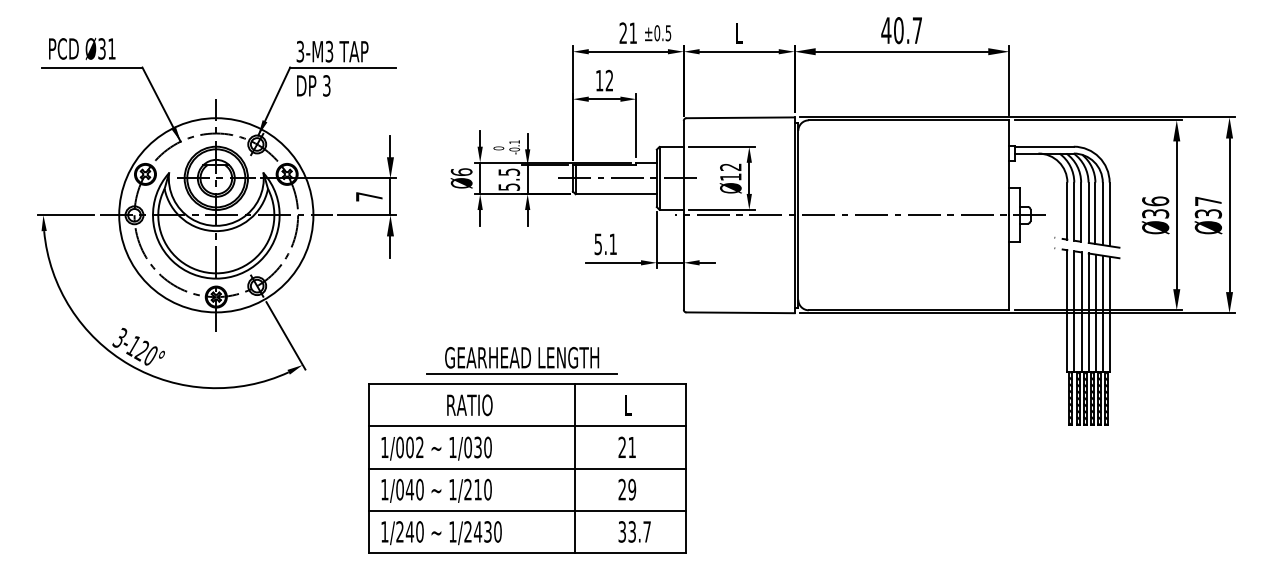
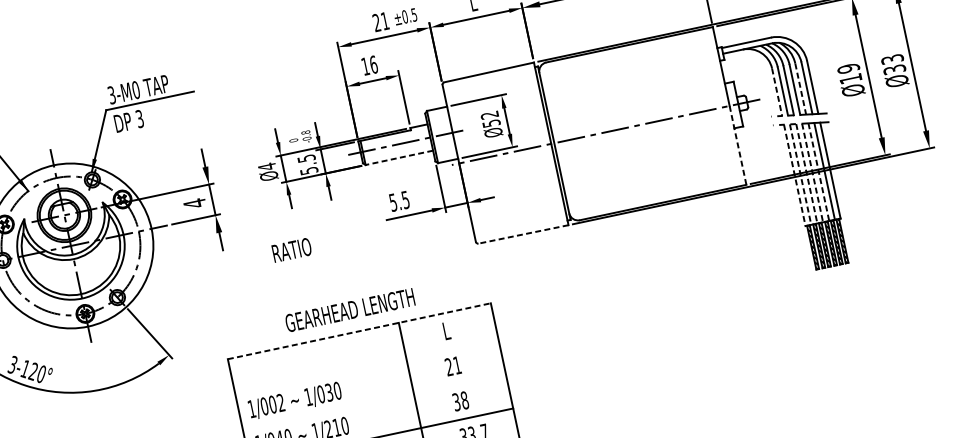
text: (329, 51) -> (136, 89), 3-M3 -> 3-M0
text: (609, 80) -> (373, 64), 12 -> 16
text: (514, 141) -> (305, 132), -0.1 -> -0.8
text: (461, 172) -> (267, 167), Ø6 -> Ø4
text: (730, 176) -> (491, 122), Ø12 -> Ø52
line: (616, 194) -> (399, 158), solid -> dashed
text: (369, 196) -> (194, 203), 7 -> 4
text: (1208, 201) -> (892, 59), Ø37 -> Ø33
text: (1155, 207) -> (849, 73), Ø36 -> Ø19
line: (1067, 211) -> (777, 92), solid -> dashed
line: (1095, 213) -> (800, 89), solid -> dashed
text: (612, 244) -> (405, 200), 5.1 -> 5.5
line: (1009, 262) -> (738, 145), solid -> dashed
line: (1067, 311) -> (794, 175), solid -> dashed
line: (740, 312) -> (523, 234), solid -> dashed
line: (1074, 312) -> (800, 175), solid -> dashed
line: (1081, 312) -> (806, 173), solid -> dashed
line: (1088, 313) -> (812, 173), solid -> dashed
line: (1095, 313) -> (818, 172), solid -> dashed
line: (522, 373) -> (353, 323), removed
line: (528, 384) -> (360, 331), solid -> dashed
text: (469, 405) -> (291, 250), moved
line: (527, 426) -> (366, 366), removed
line: (527, 468) -> (374, 401), removed
text: (627, 489) -> (460, 401), 29 -> 38

